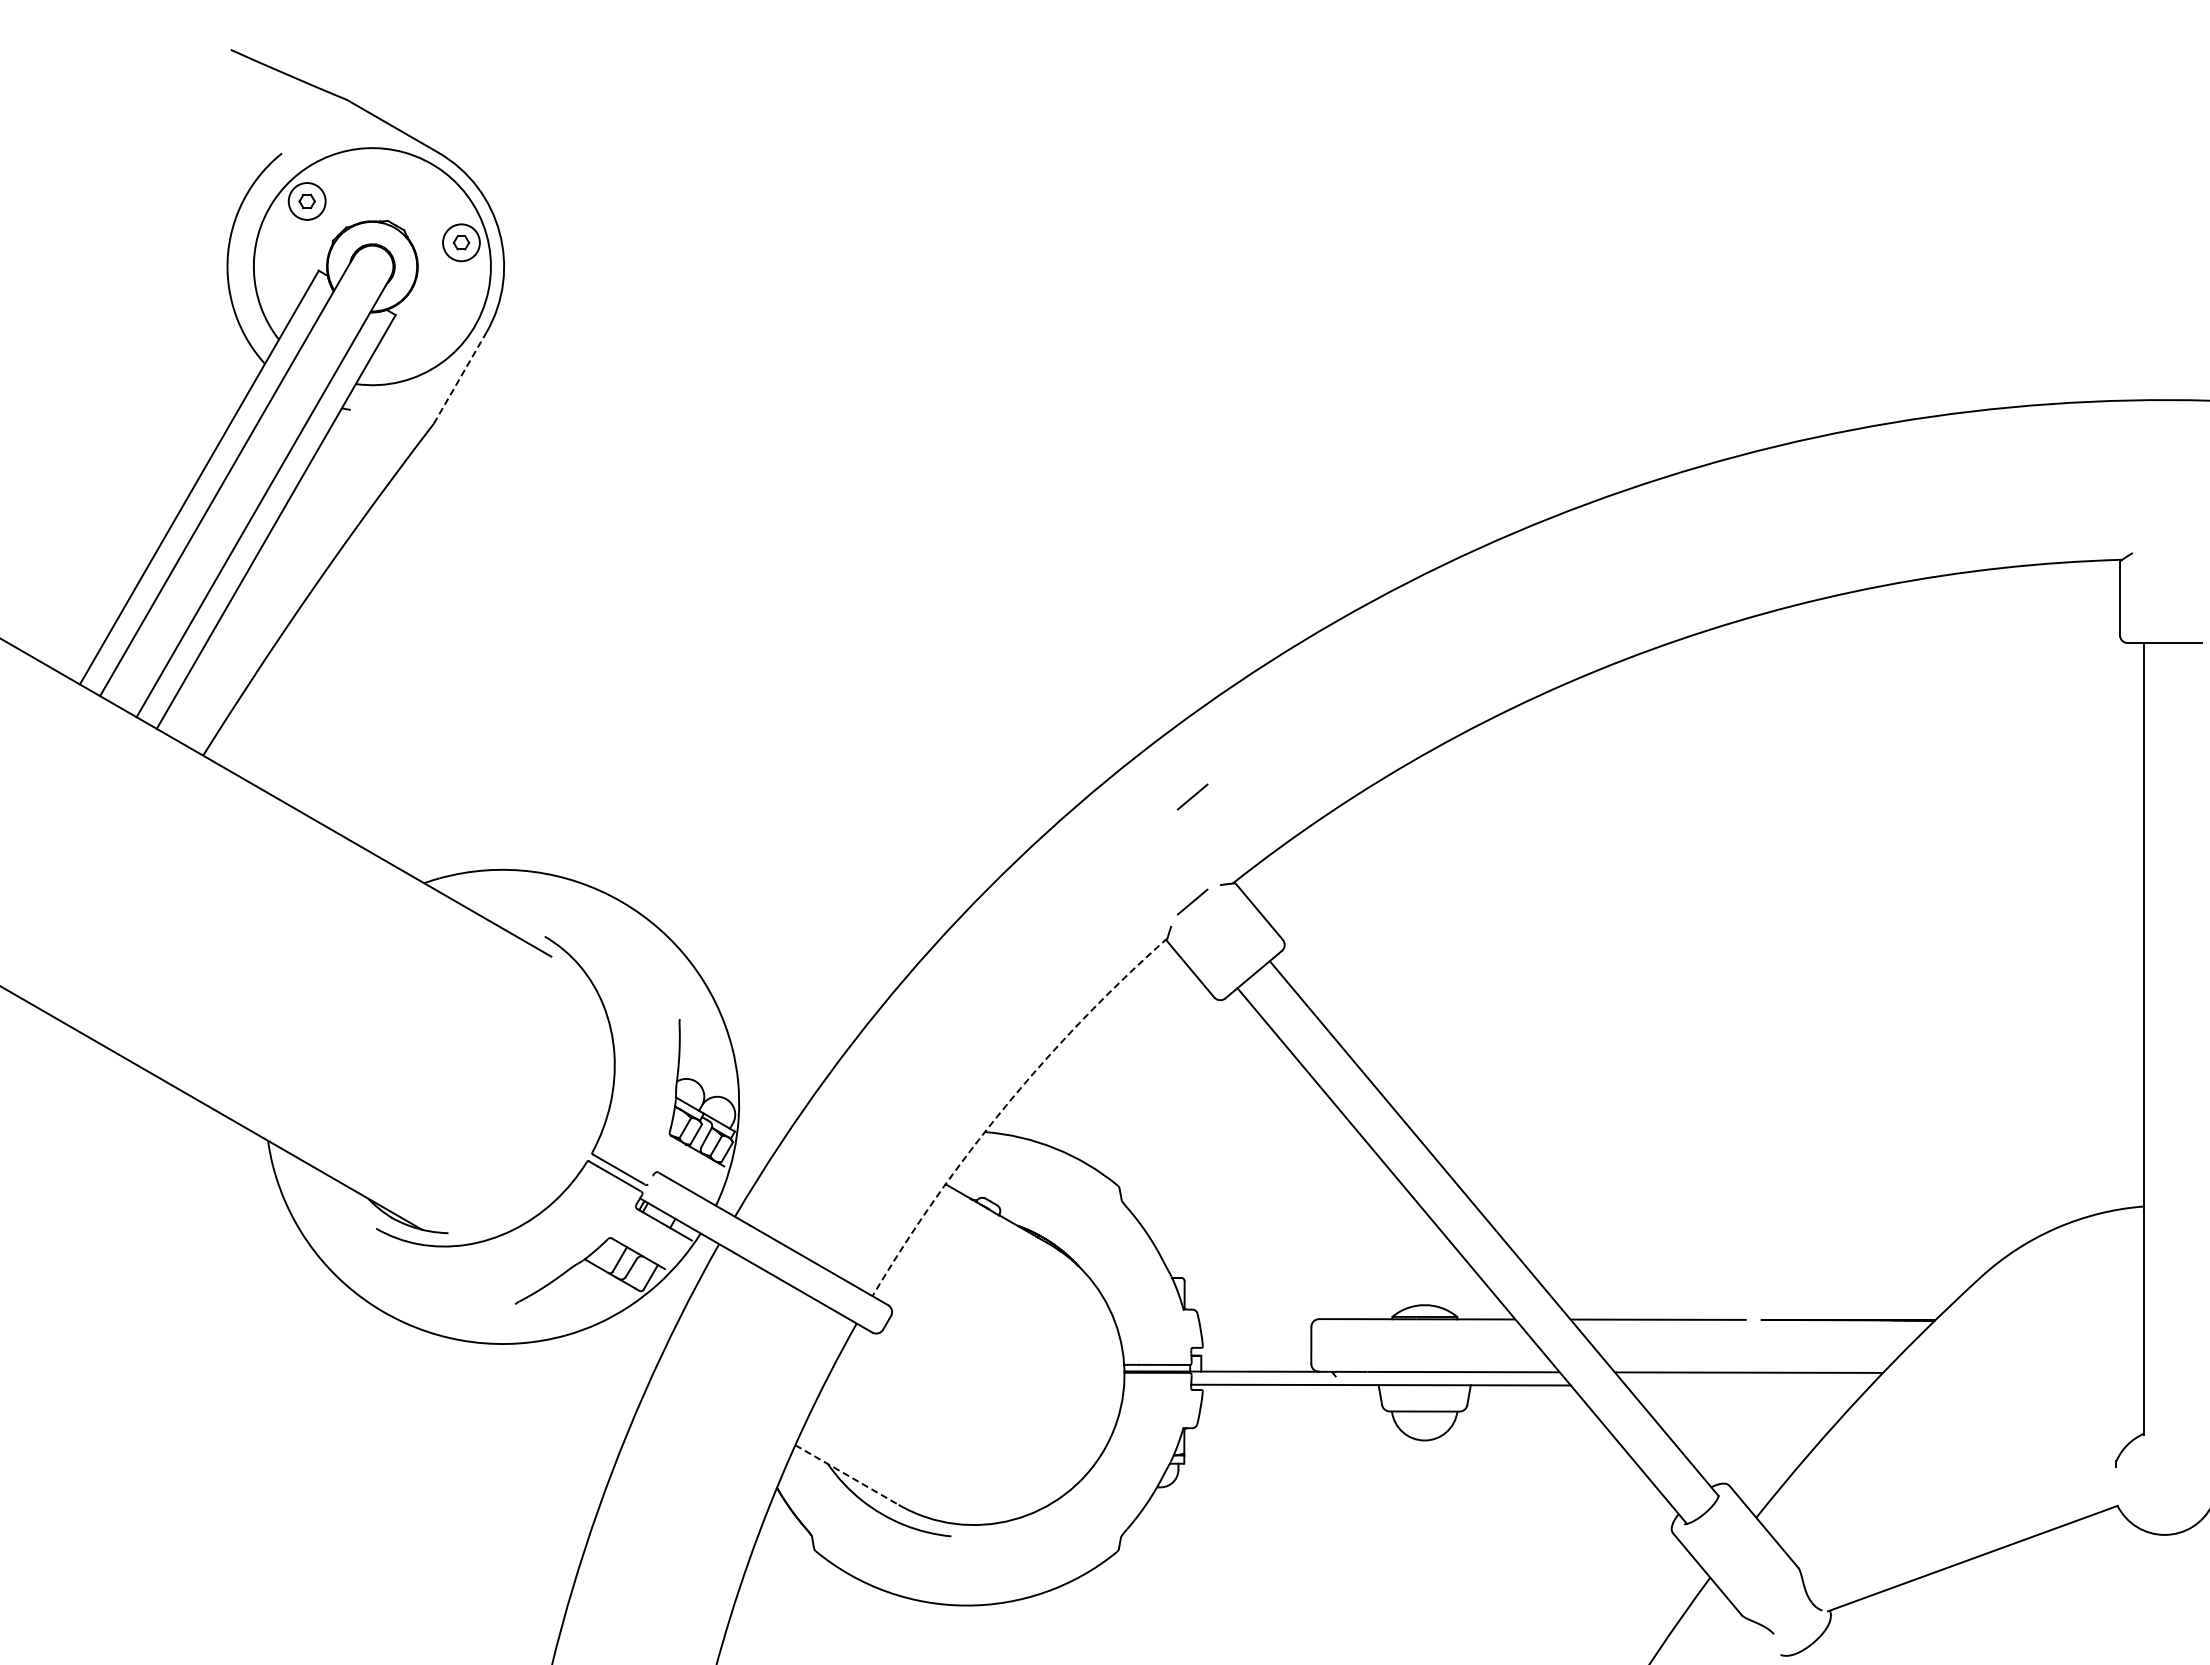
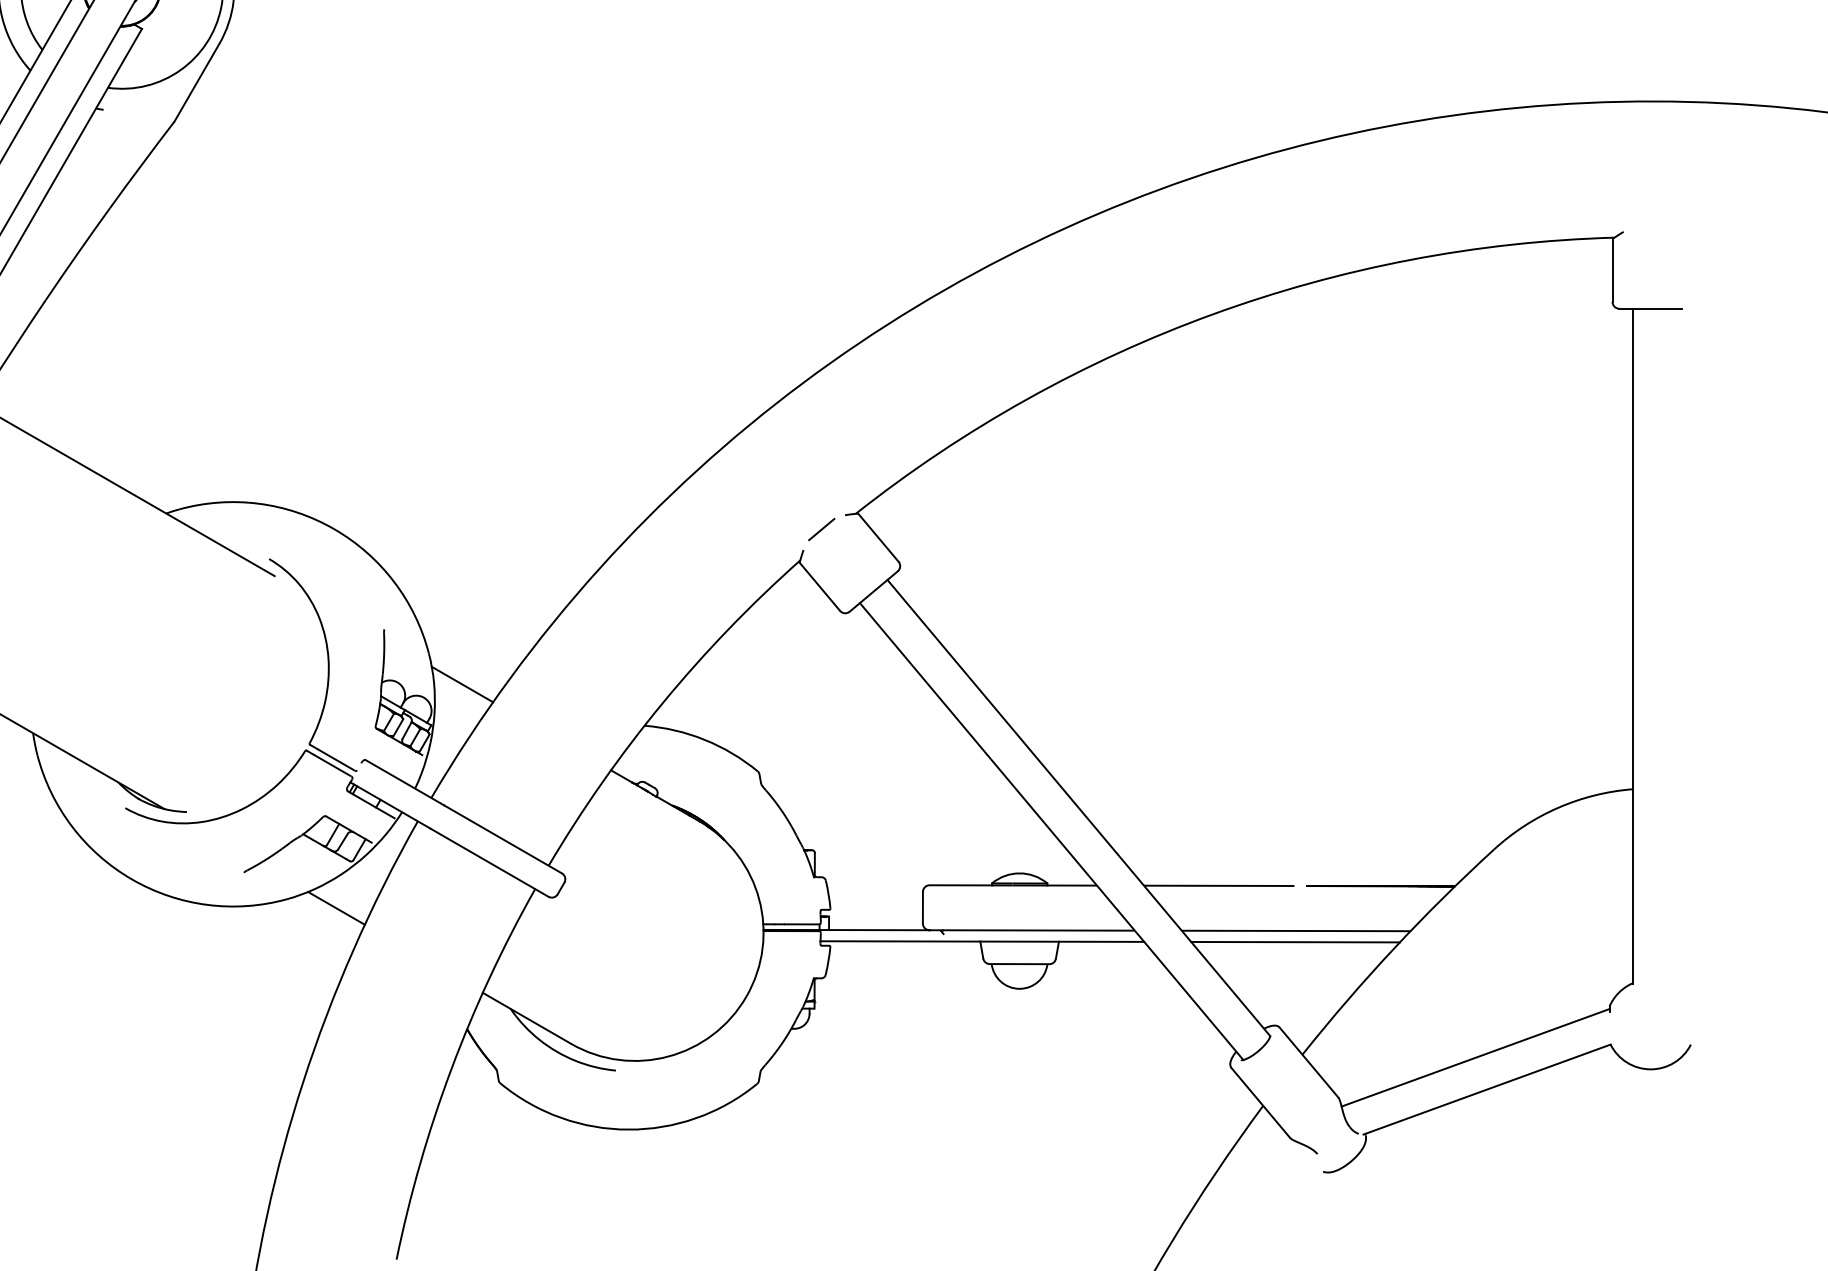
line: (460, 378) -> (197, 83), dashed -> solid
line: (1192, 796) -> (821, 439), removed
line: (771, 1083) -> (462, 684), added
arc: (1006, 1105) -> (662, 703), dashed -> solid
line: (623, 1345) -> (336, 907), added
line: (1747, 1385) -> (1294, 941), added
line: (847, 1475) -> (527, 1018), dashed -> solid
line: (1959, 1521) -> (1475, 1057), added

